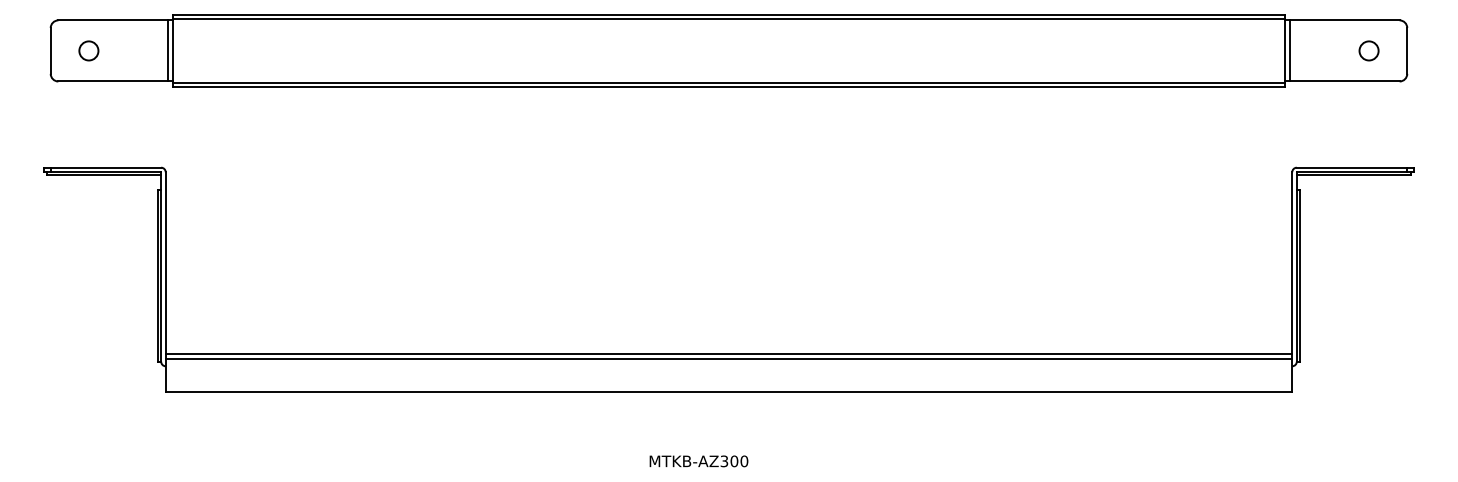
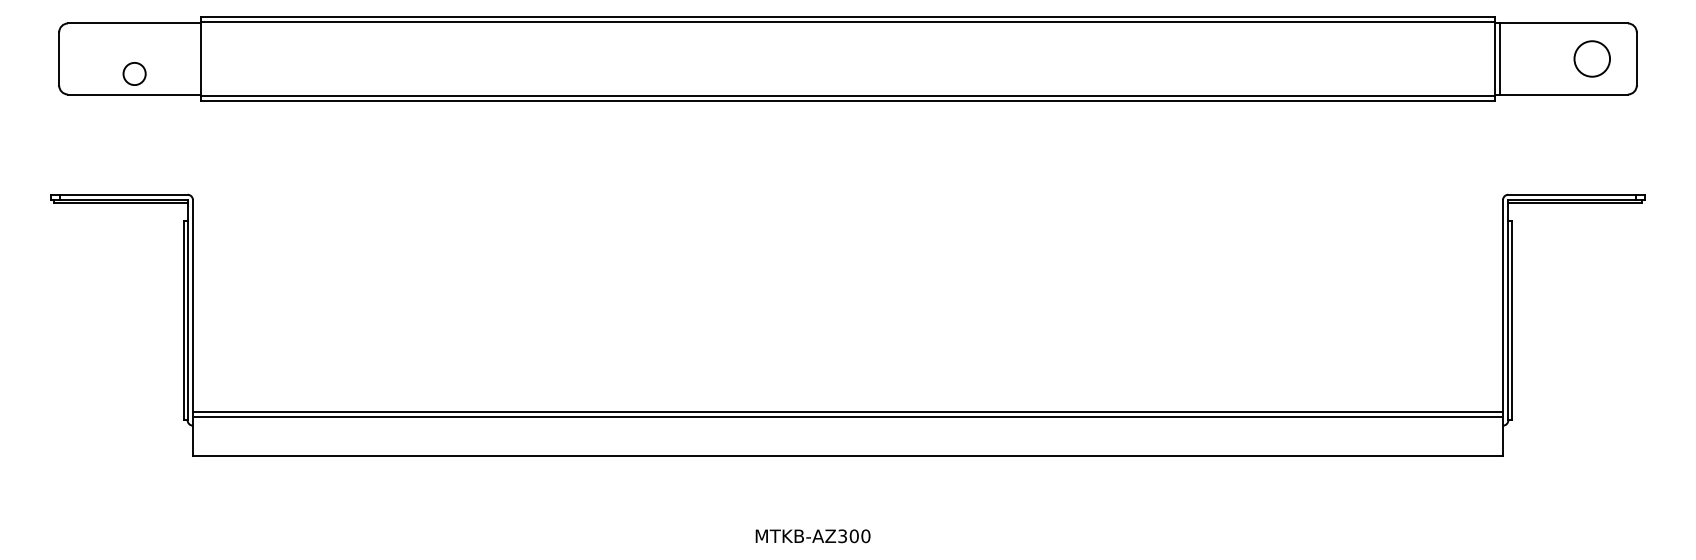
circle: (88, 50) -> (134, 73), moved
line: (168, 50) -> (196, 58), removed
circle: (1369, 50) -> (1592, 58), size x1.6

